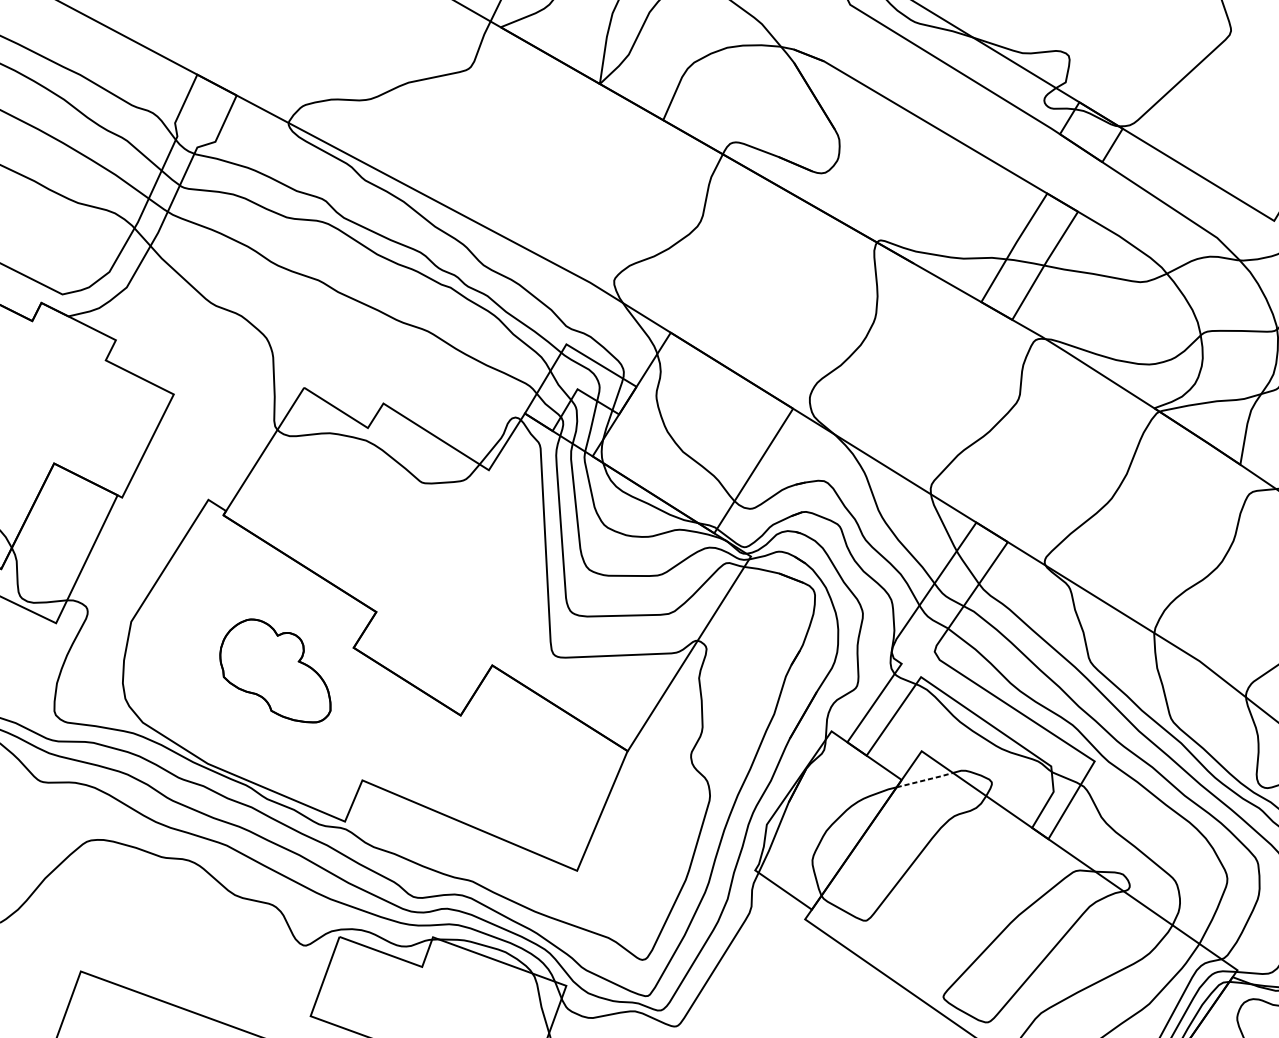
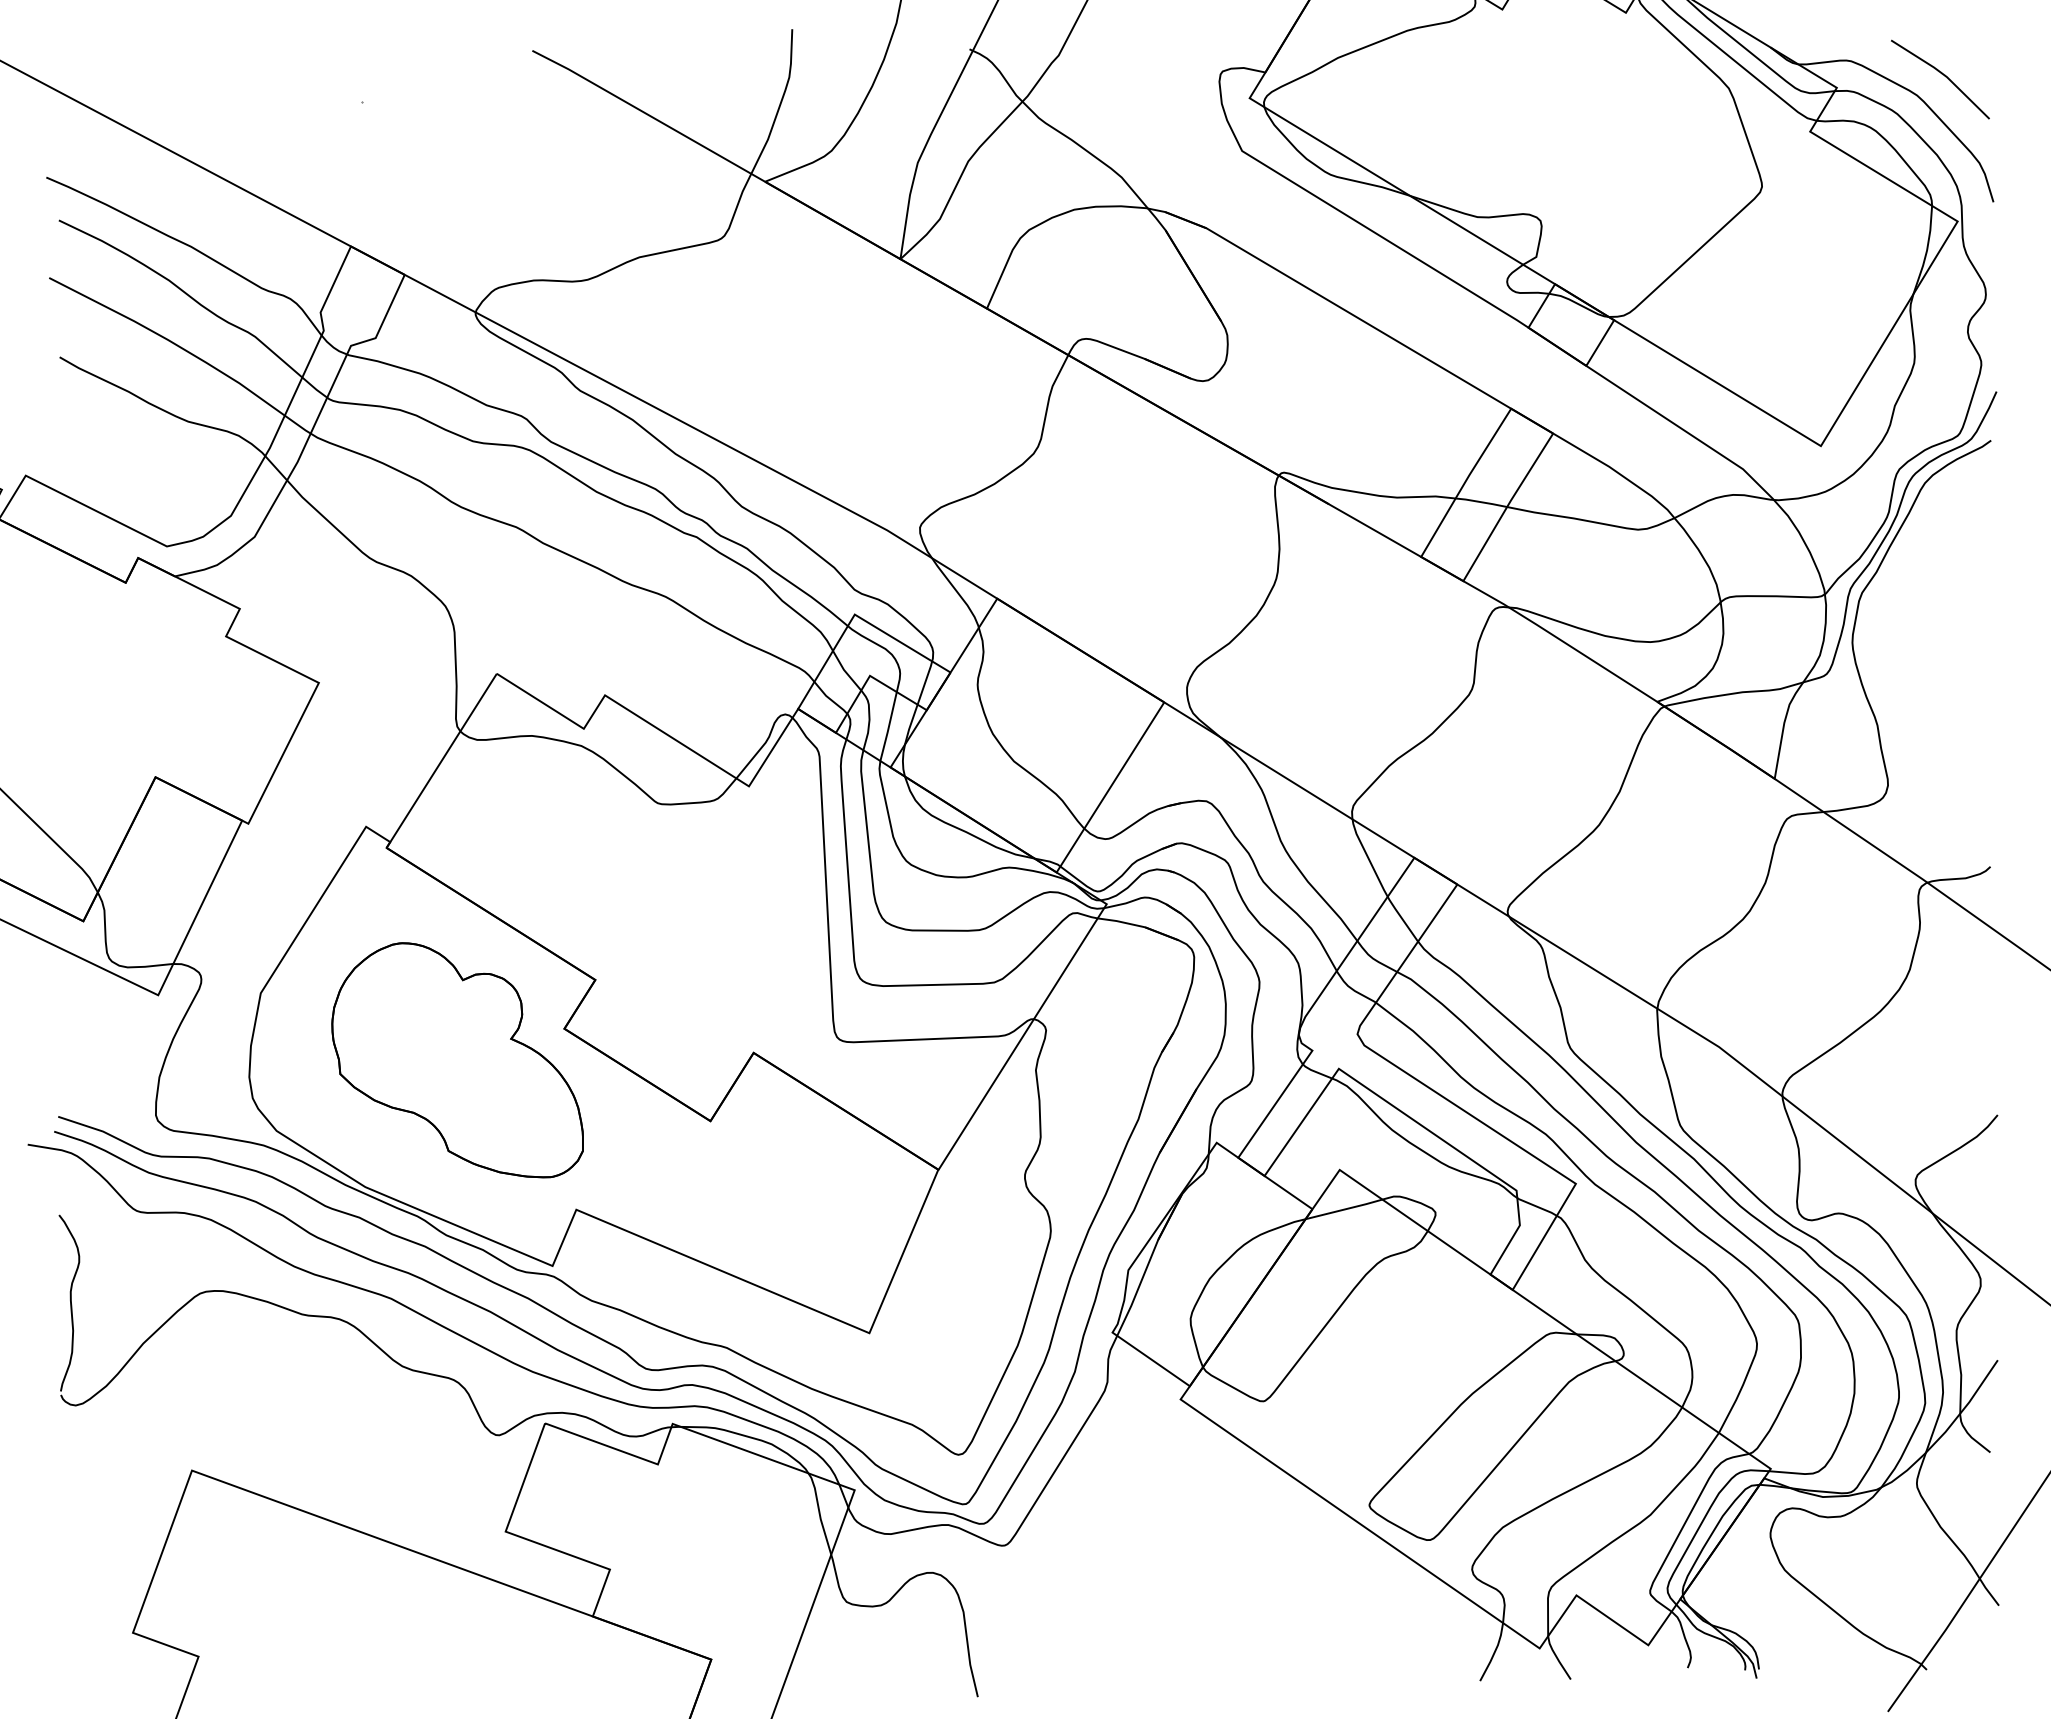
part: (275, 671) -> (457, 1060), size x1.67
line: (925, 780) -> (1345, 1209), dashed -> solid

